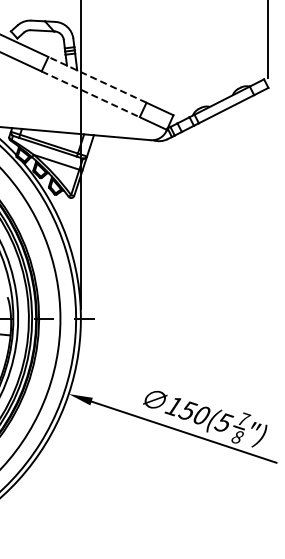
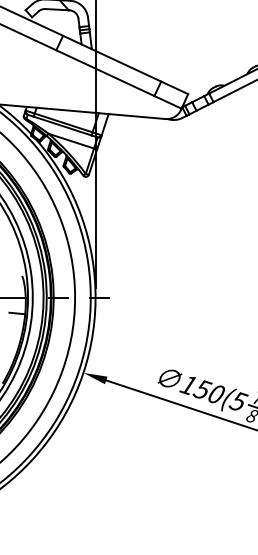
line: (97, 79) -> (112, 58), dashed -> solid
line: (91, 94) -> (106, 73), dashed -> solid

